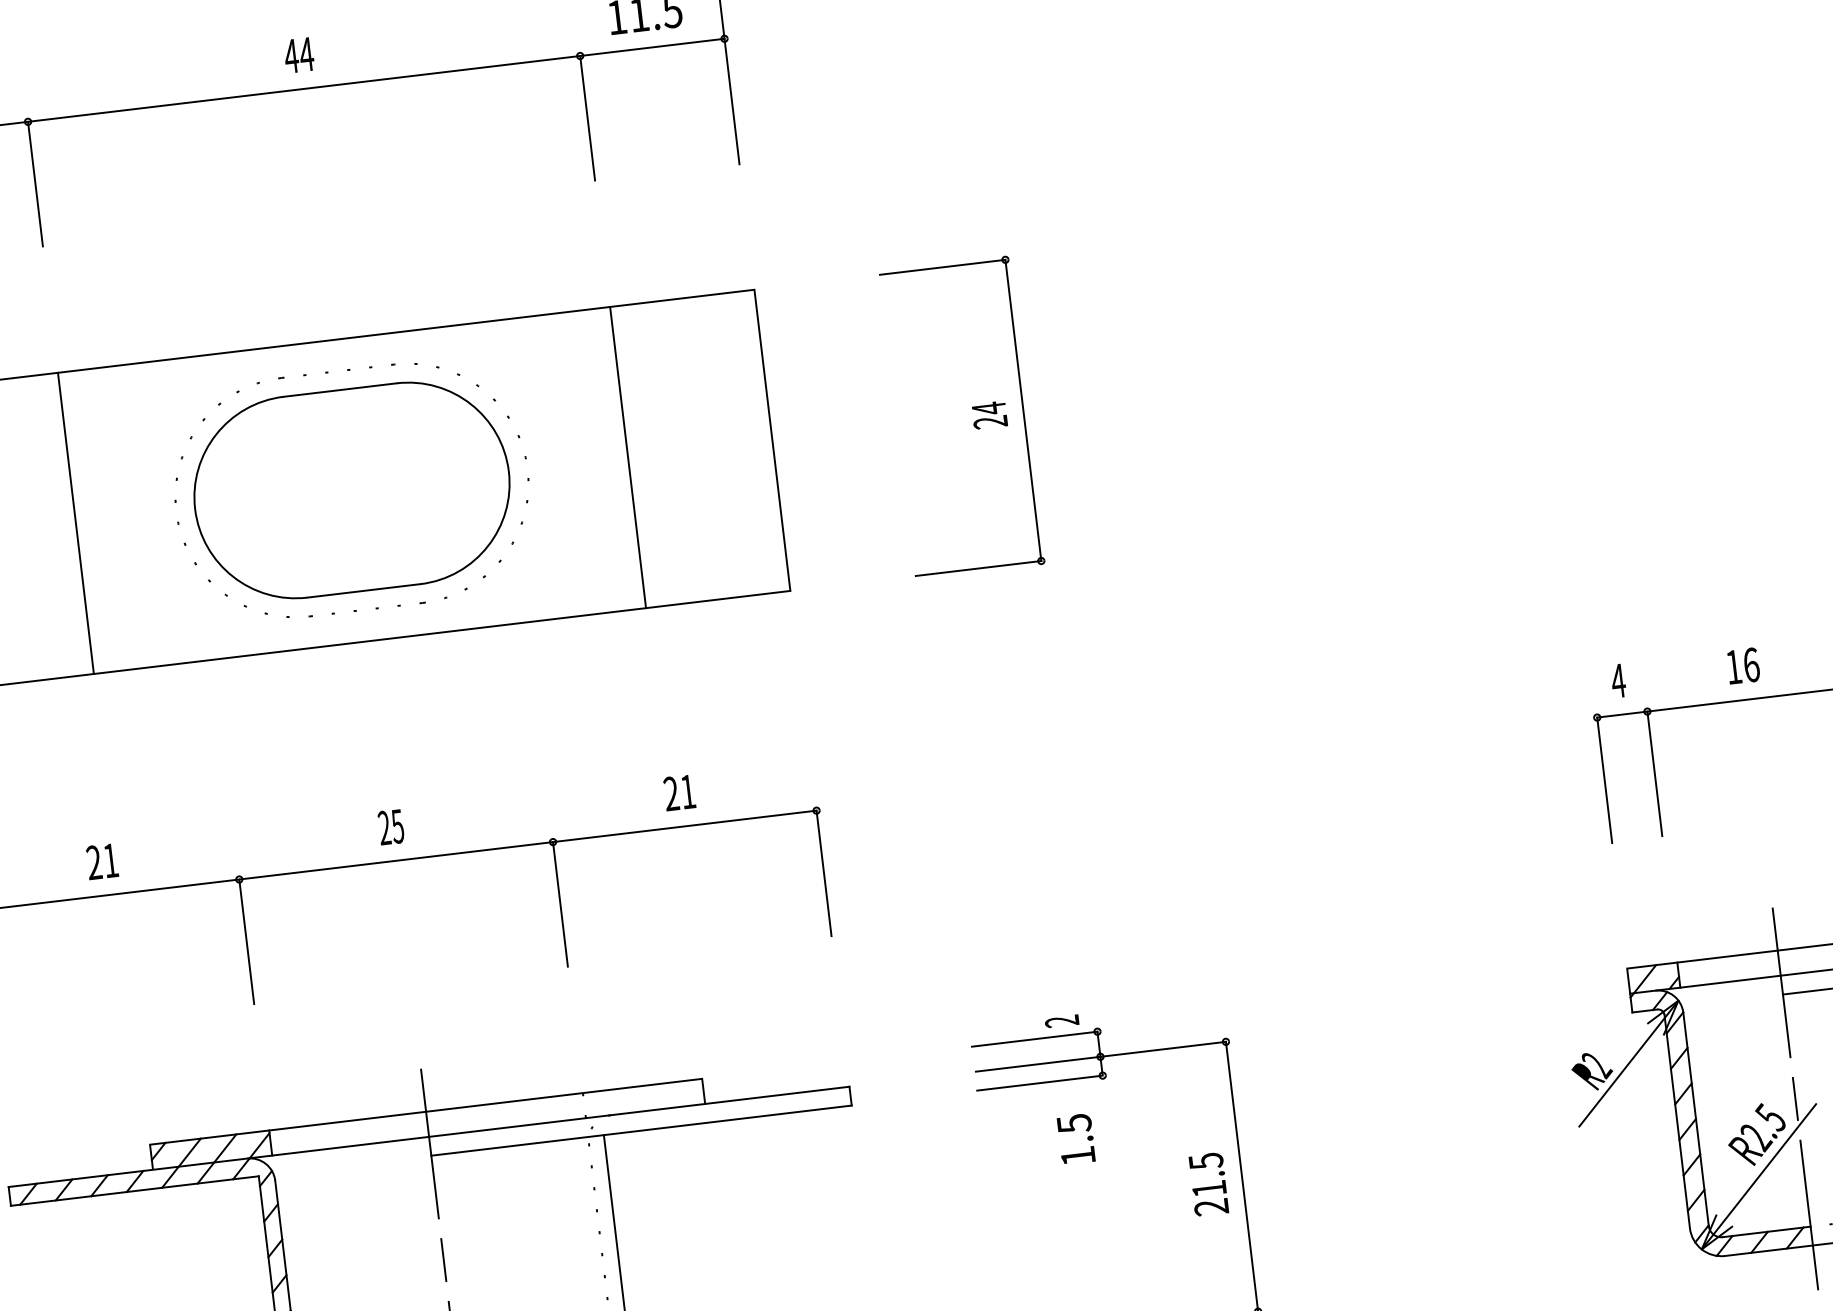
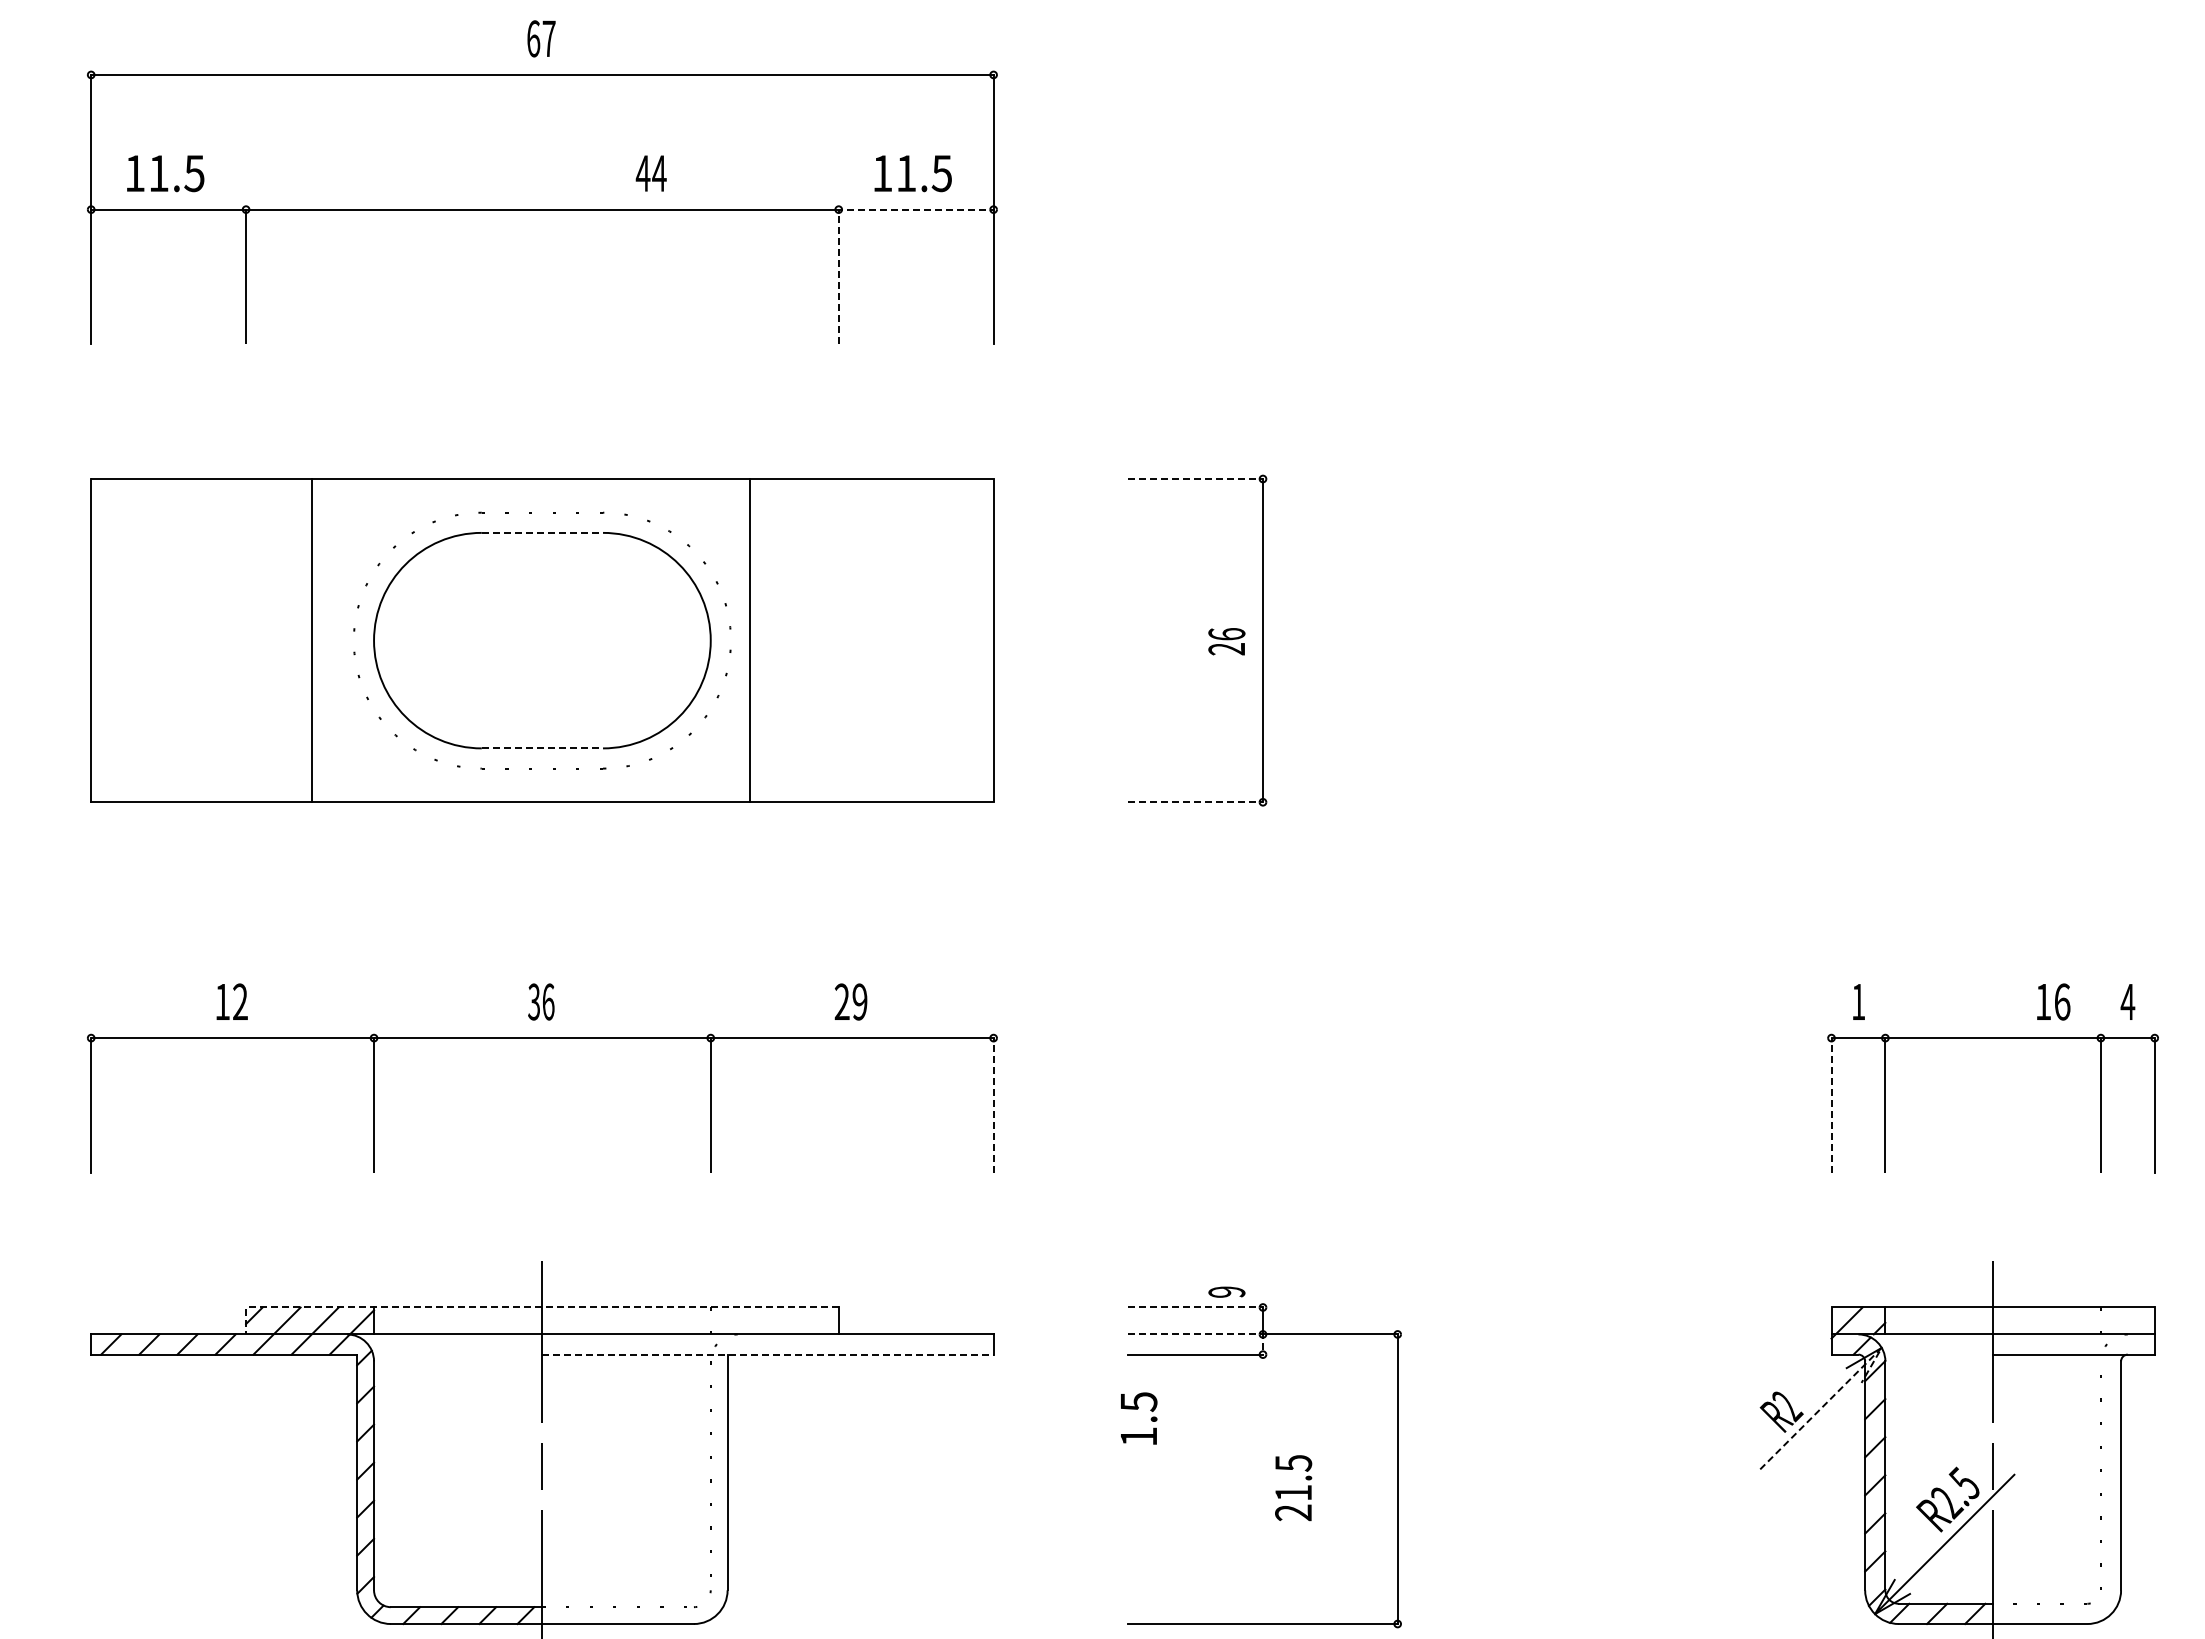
line: (589, 54) -> (848, 209), solid -> dashed
text: (298, 55) -> (650, 173), moved
line: (943, 267) -> (1196, 479), solid -> dashed
line: (340, 389) -> (542, 532), solid -> dashed
text: (988, 408) -> (1226, 634), 24 -> 26
line: (627, 457) -> (749, 640), moved
line: (76, 523) -> (312, 640), moved
line: (979, 568) -> (1196, 802), solid -> dashed
line: (364, 590) -> (542, 748), solid -> dashed
text: (1743, 665) -> (2053, 1001), moved
text: (1618, 680) -> (1858, 1001), 4 -> 1
line: (1604, 779) -> (1831, 1104), solid -> dashed
text: (687, 791) -> (859, 1001), 21 -> 29
text: (391, 826) -> (541, 1001), 25 -> 36
text: (102, 861) -> (231, 1001), 21 -> 12
line: (823, 872) -> (993, 1104), solid -> dashed
text: (1062, 1020) -> (1227, 1291), 2 -> 9
line: (1035, 1039) -> (1196, 1307), solid -> dashed
line: (1640, 1048) -> (1835, 1393), solid -> dashed
line: (1048, 1063) -> (1207, 1334), solid -> dashed
line: (412, 1113) -> (527, 1307), solid -> dashed
line: (641, 1130) -> (768, 1354), solid -> dashed
text: (1076, 1139) -> (1139, 1418), moved
text: (1208, 1184) -> (1293, 1488), moved

